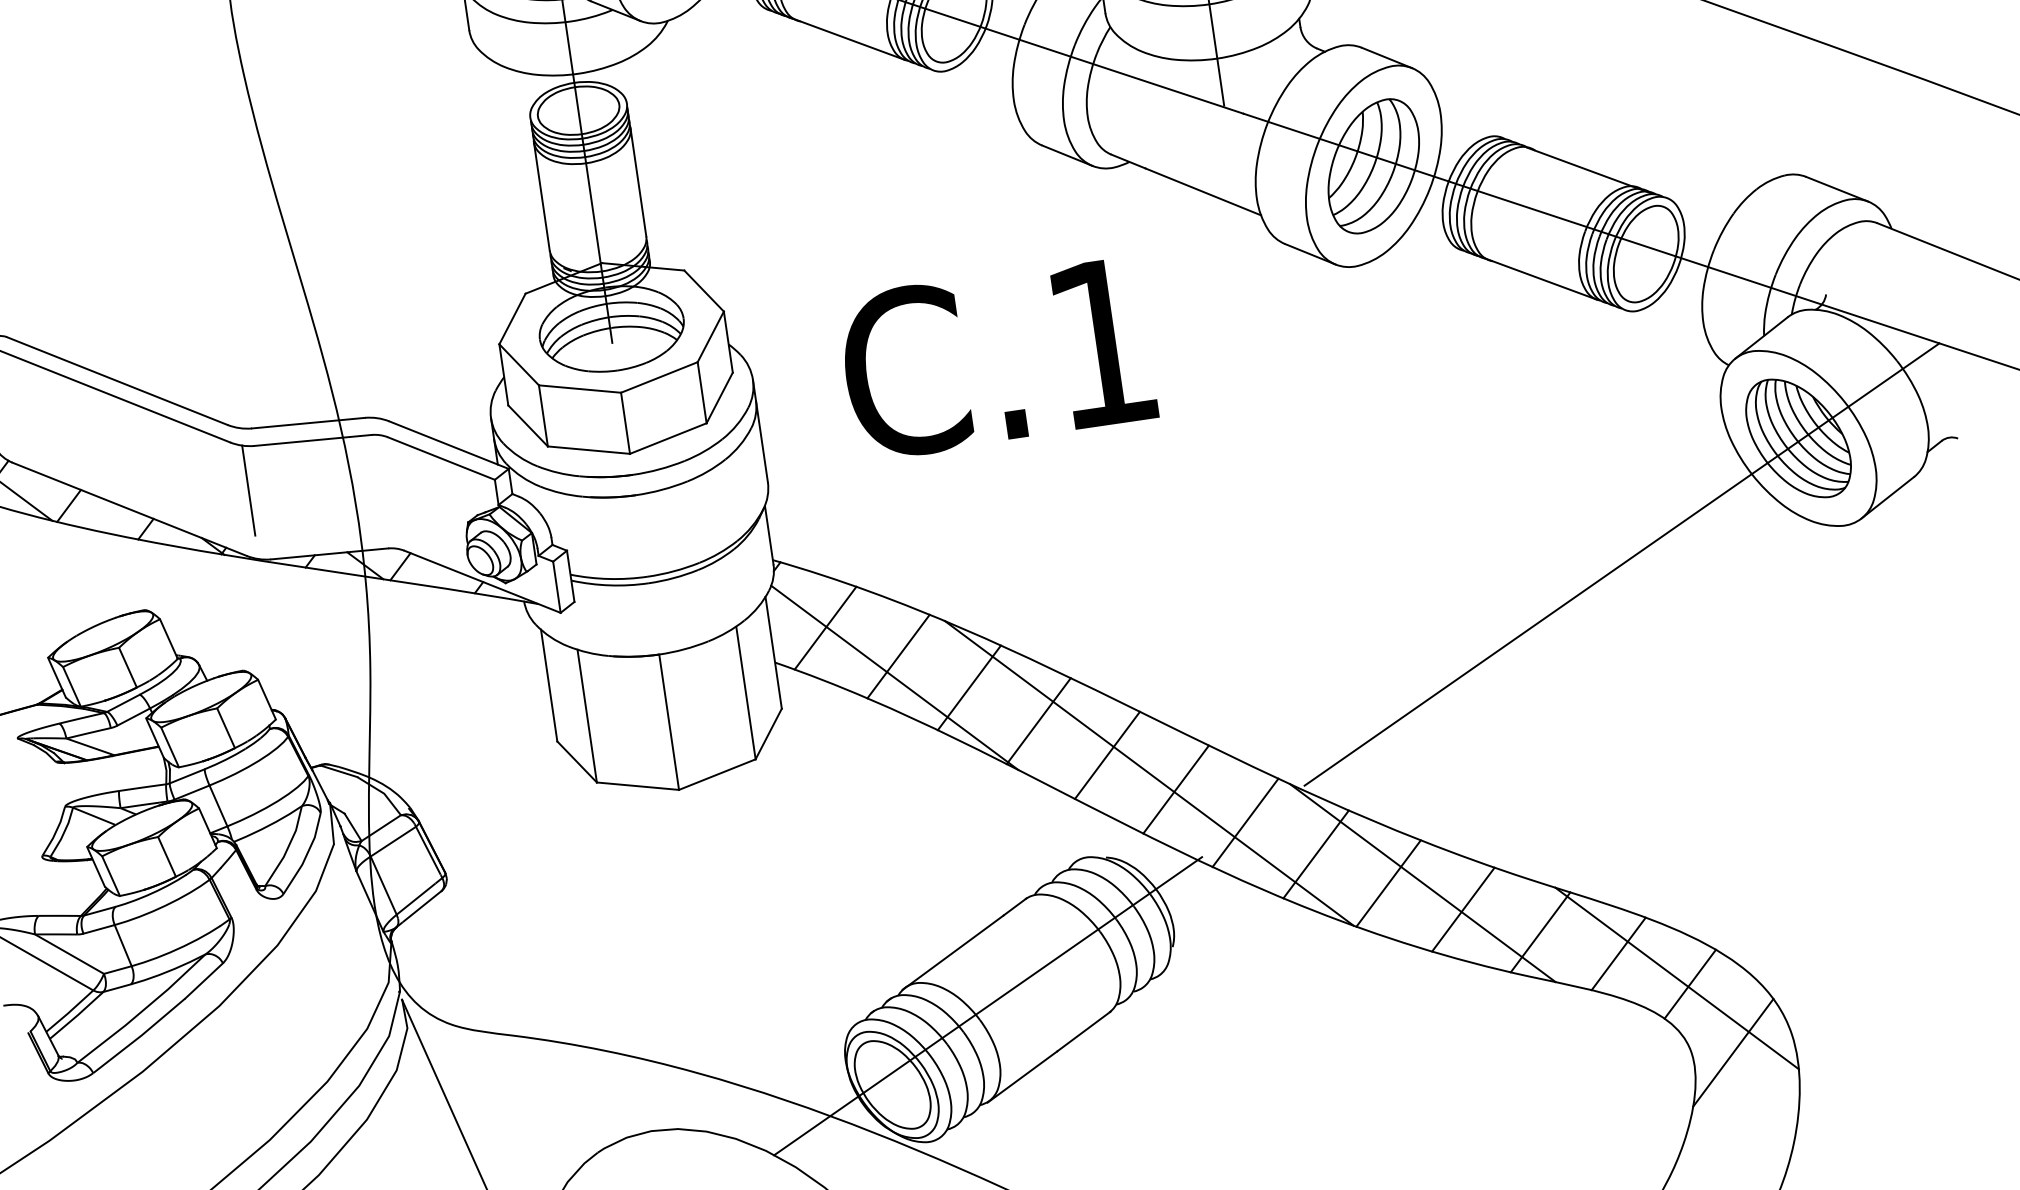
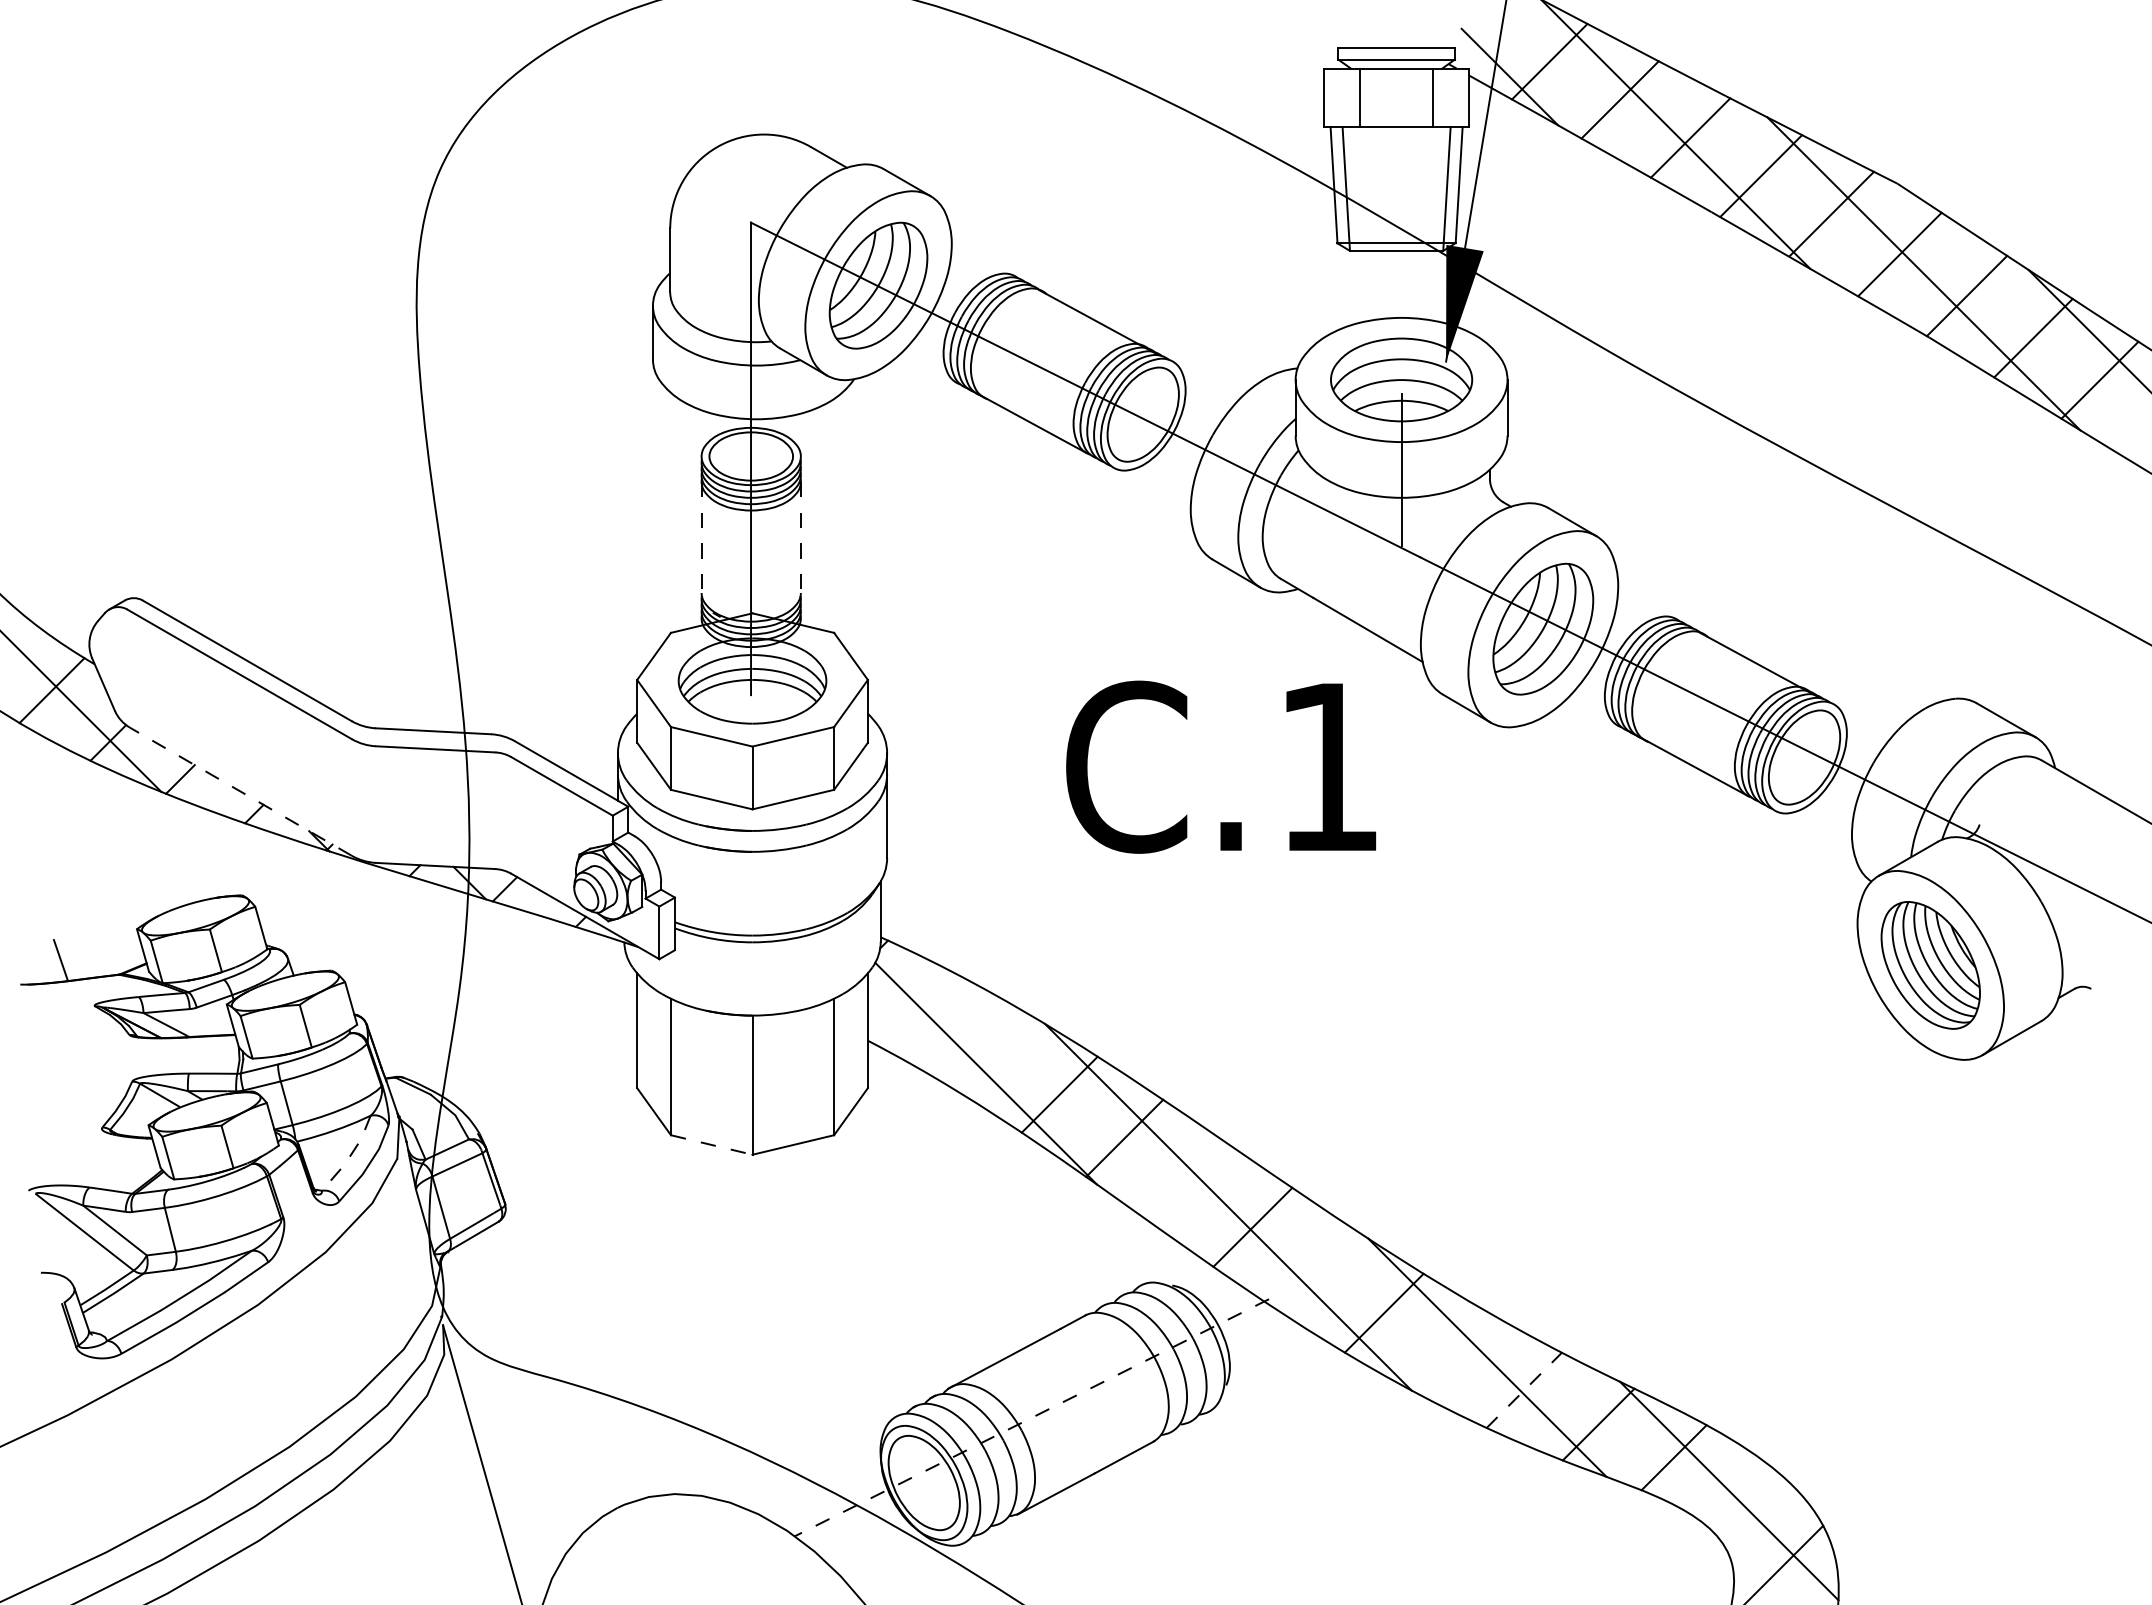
line: (638, 182) -> (800, 537), solid -> dashed
line: (541, 196) -> (701, 537), solid -> dashed
text: (997, 357) -> (1221, 766), moved
line: (248, 490) -> (363, 790), removed
line: (129, 509) -> (240, 791), solid -> dashed
line: (1621, 564) -> (1734, 1066), removed
line: (825, 628) -> (923, 1013), removed
line: (897, 656) -> (992, 1052), removed
line: (1107, 755) -> (1188, 1182), removed
line: (637, 785) -> (711, 1144), solid -> dashed
line: (1245, 822) -> (1317, 1270), removed
line: (287, 847) -> (350, 1155), solid -> dashed
line: (1388, 882) -> (1452, 1352), removed
line: (1463, 909) -> (1524, 1390), solid -> dashed
line: (1690, 984) -> (1741, 1498), removed
line: (987, 1006) -> (1031, 1418), solid -> dashed

